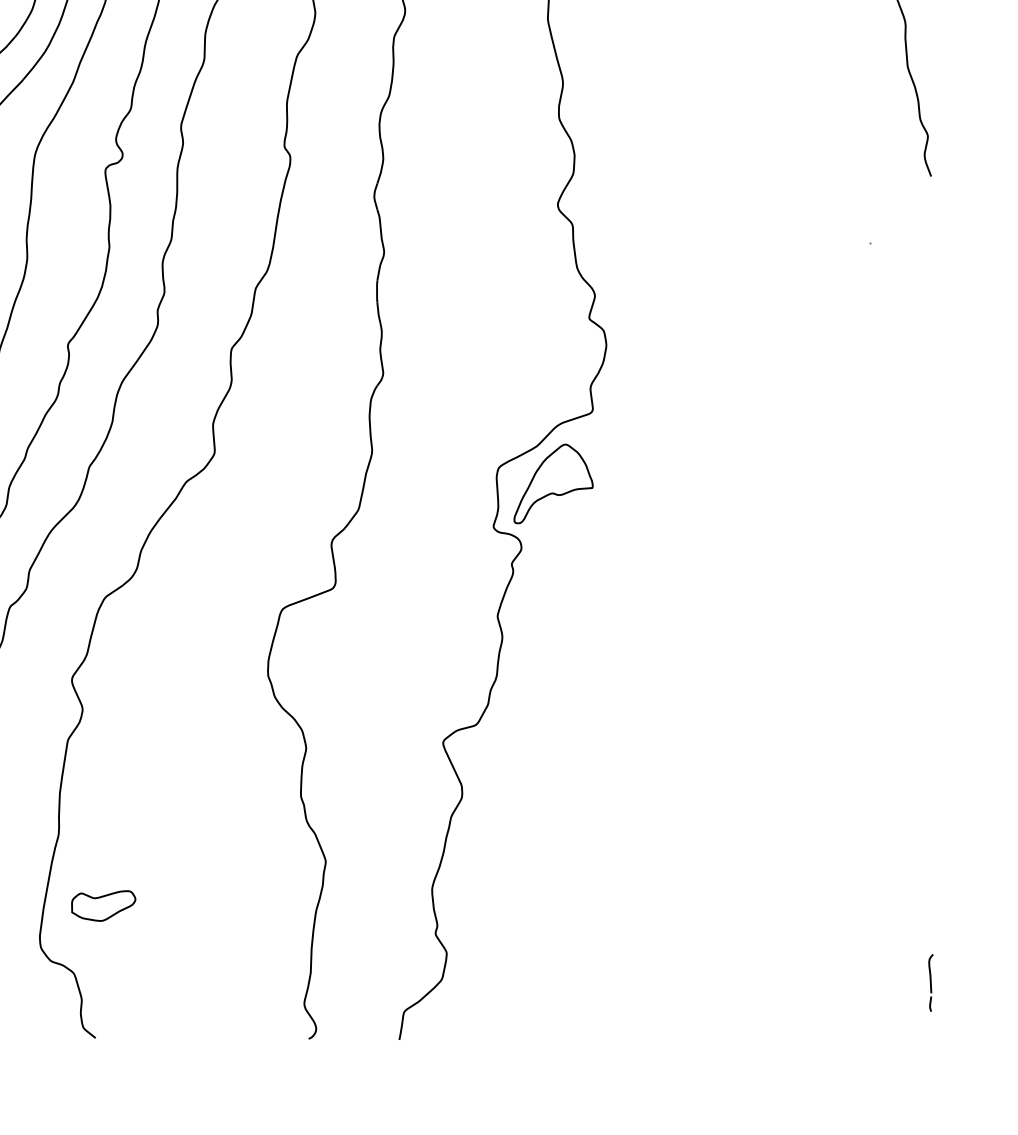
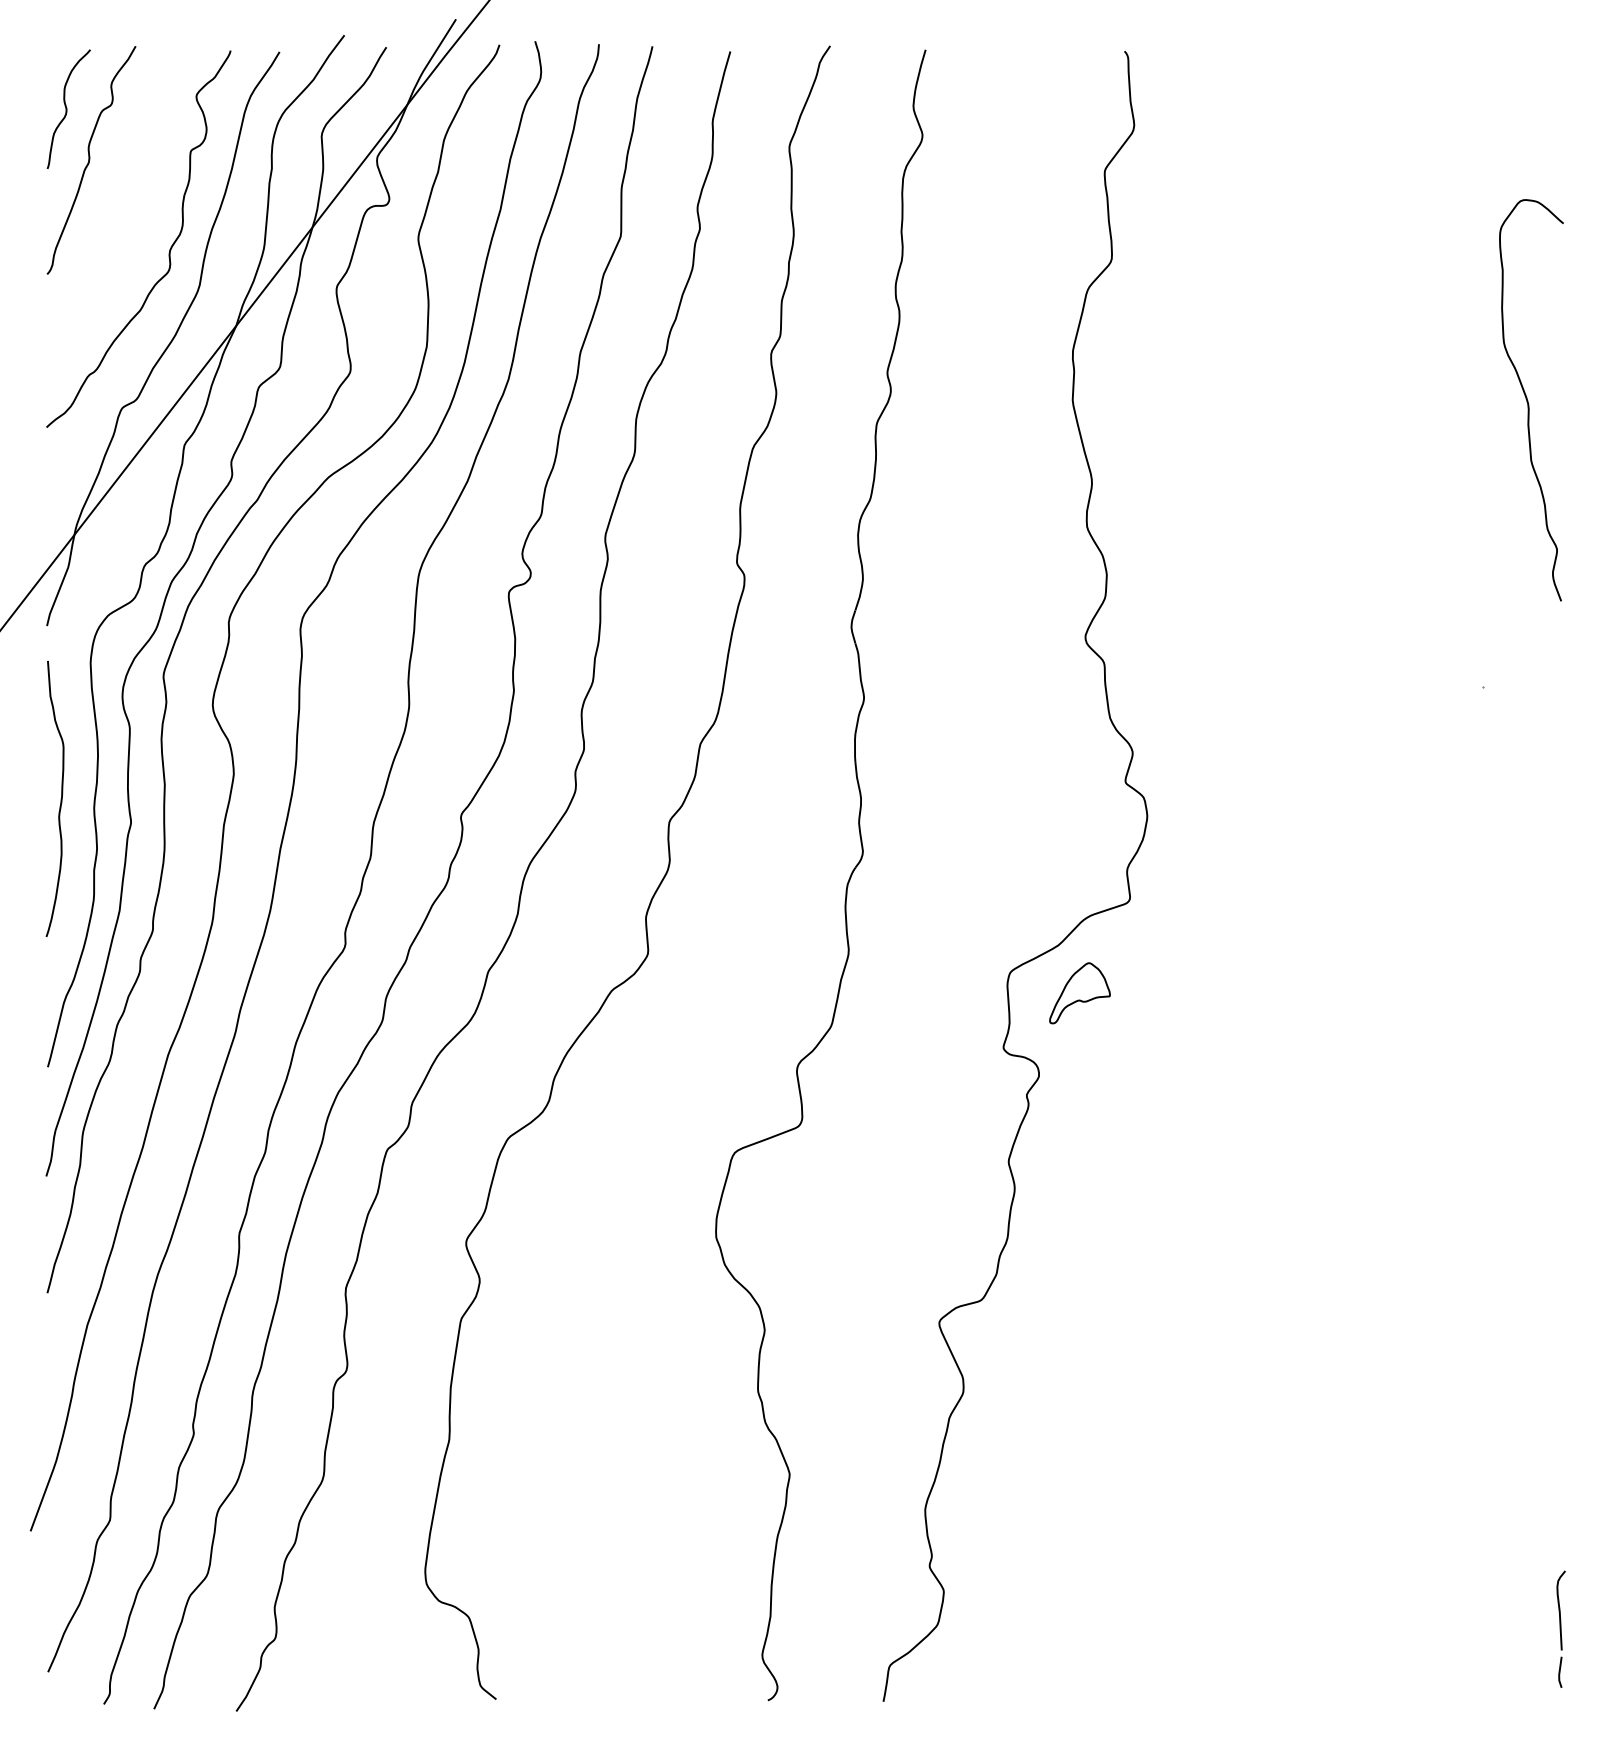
part: (553, 484) -> (1079, 993), size x0.6
part: (103, 906) -> (506, 1531), removed
part: (930, 982) -> (1560, 1628), size x1.6

